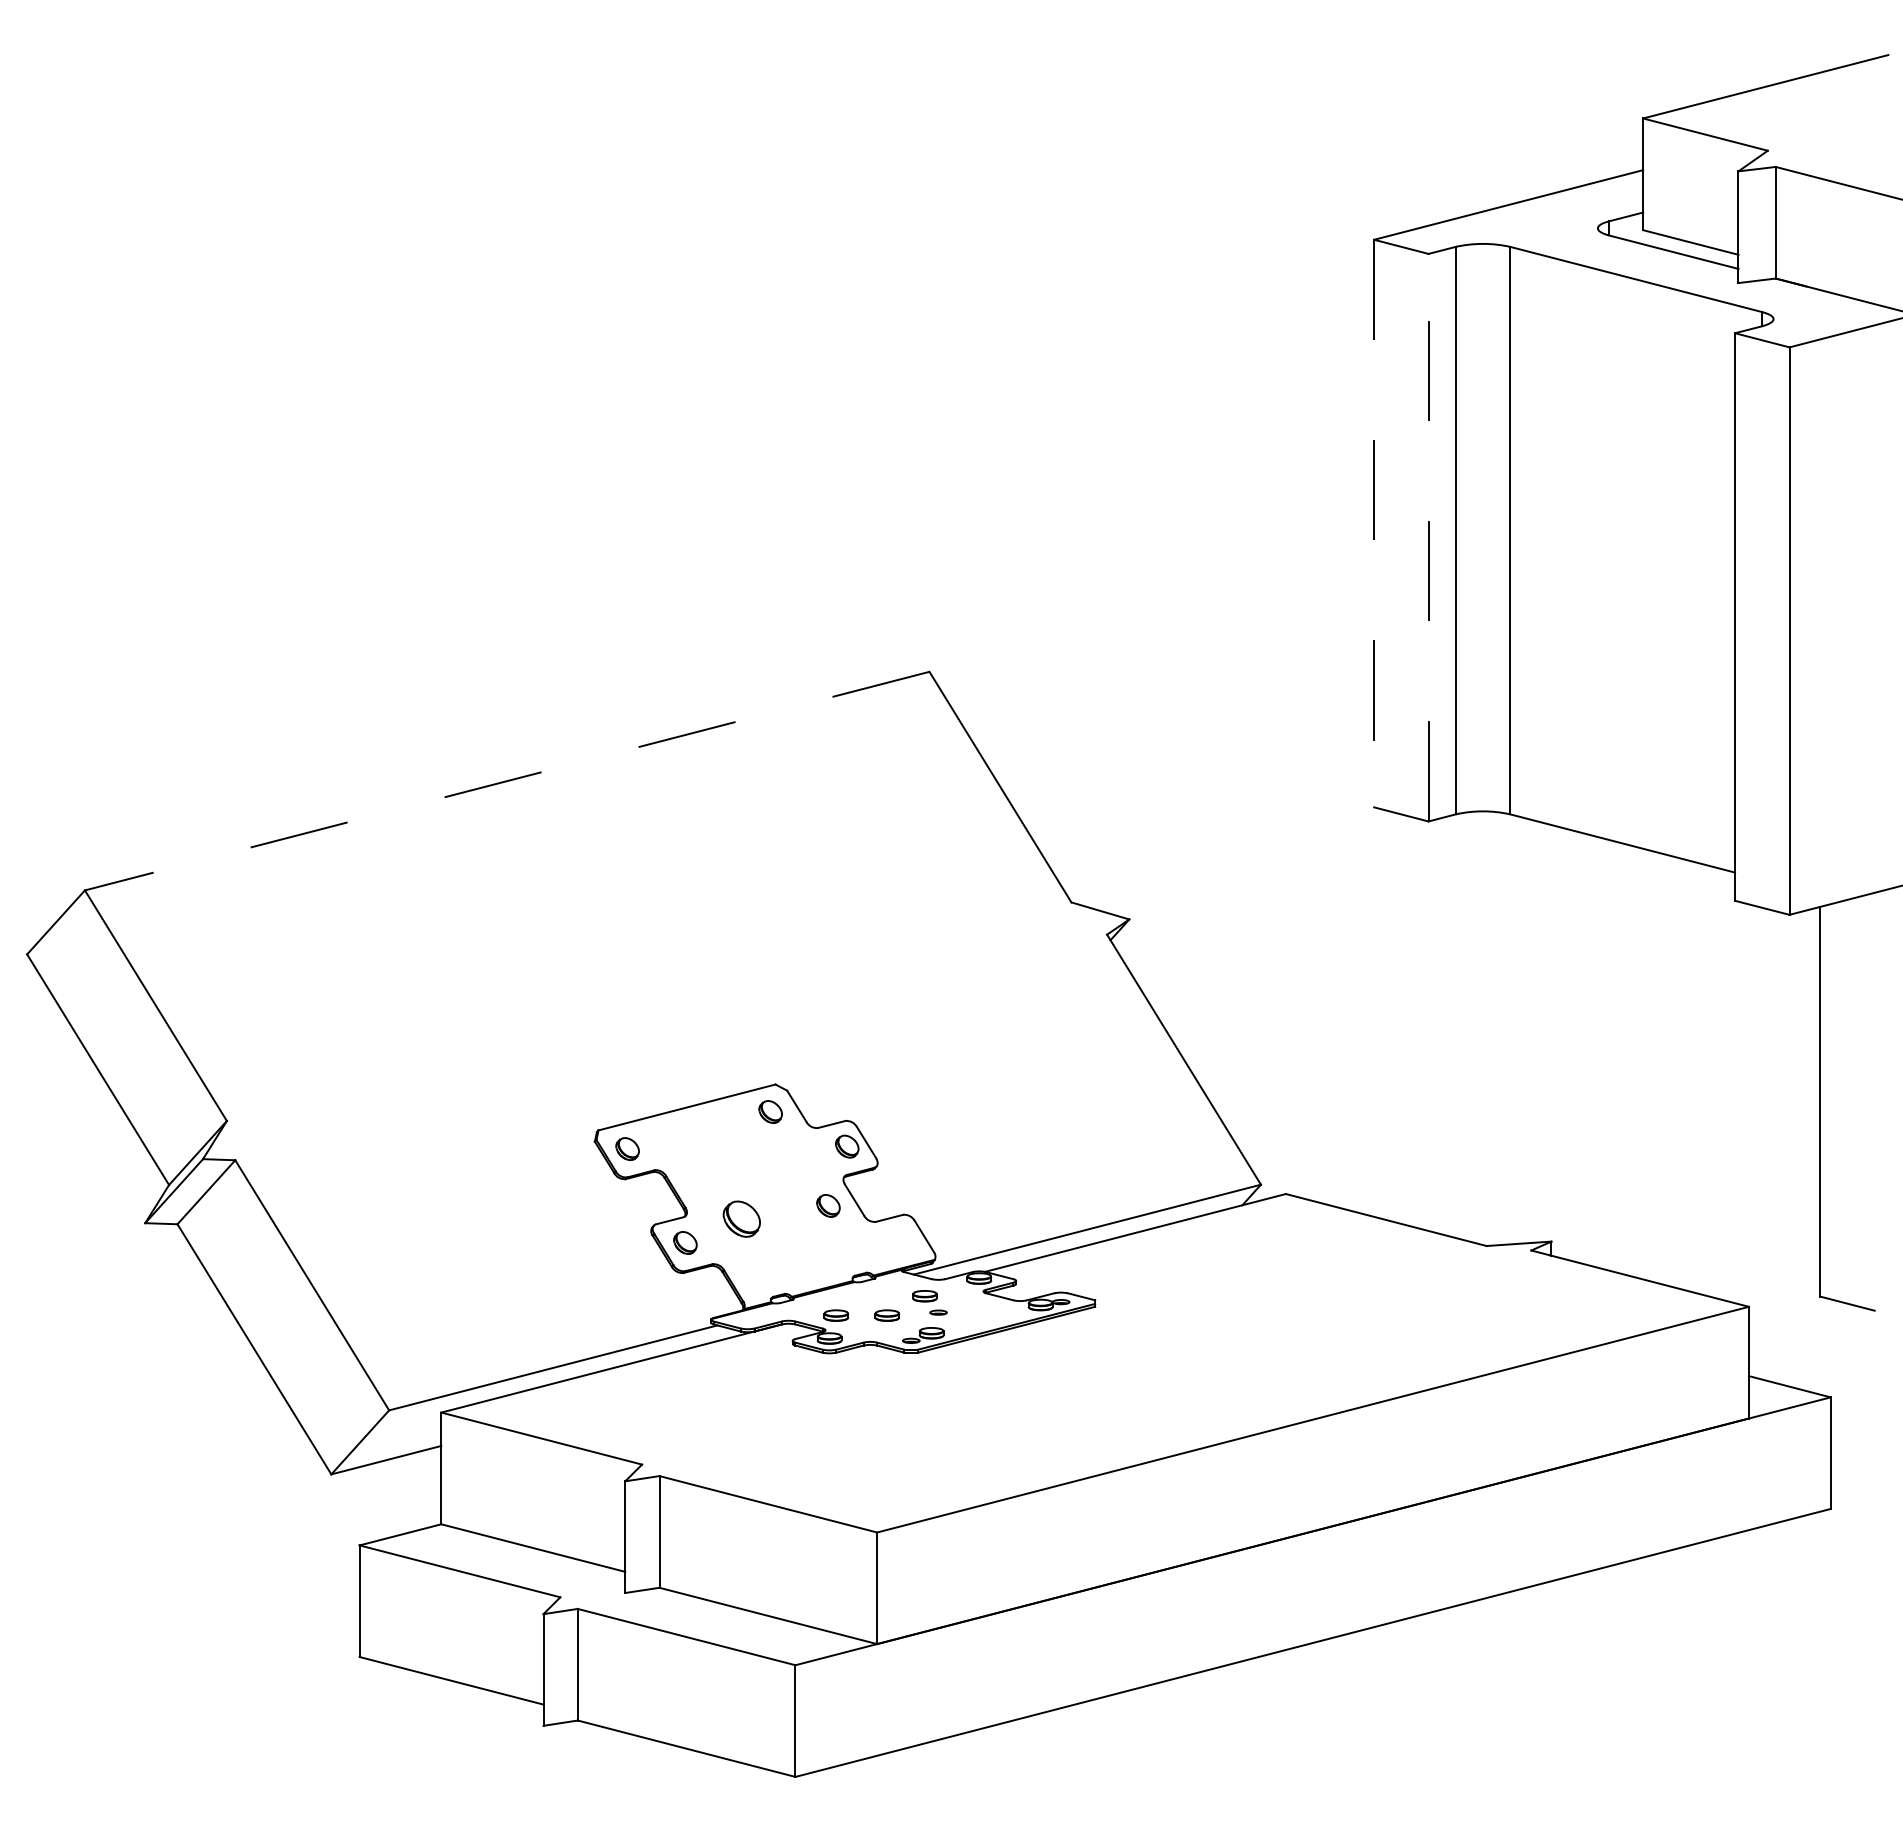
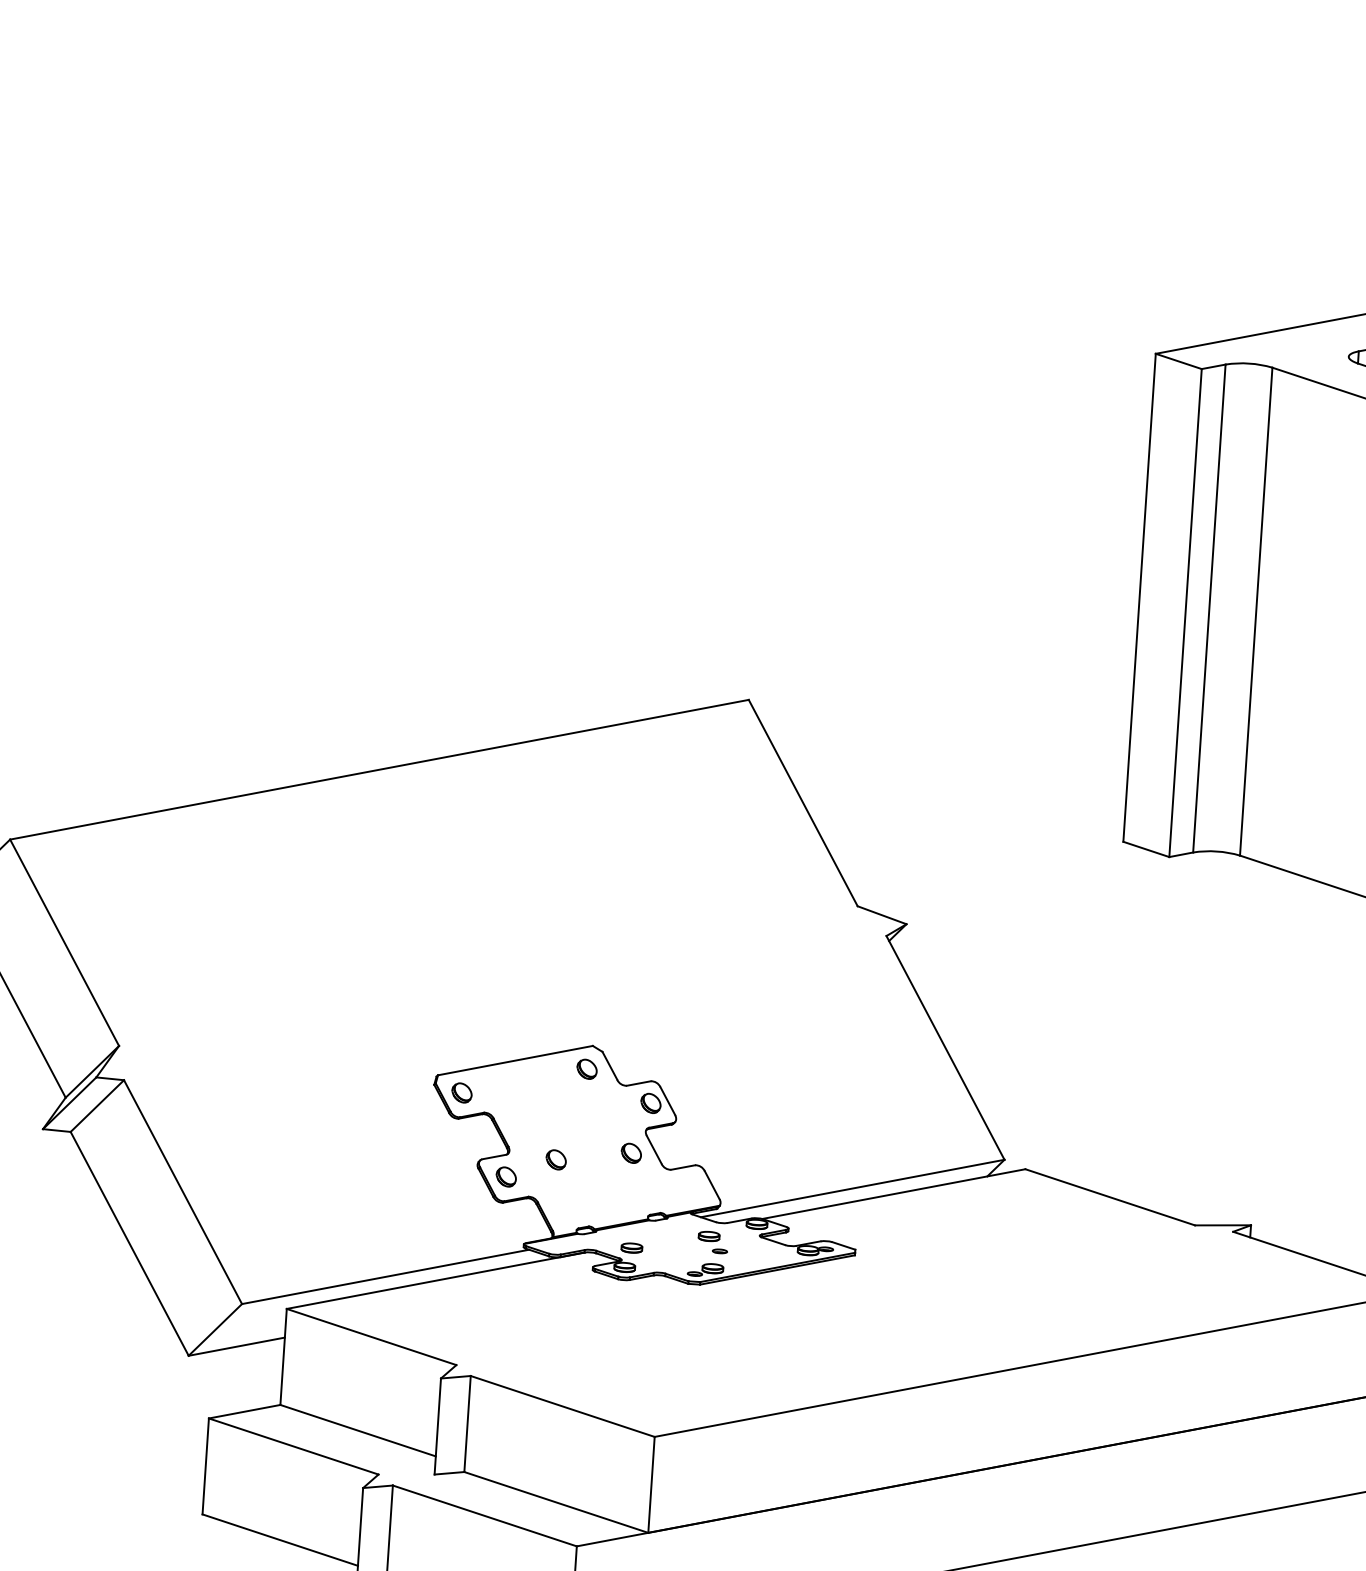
line: (1374, 523) -> (1139, 597), dashed -> solid
line: (1428, 537) -> (1185, 612), dashed -> solid
line: (506, 781) -> (378, 770), dashed -> solid
part: (741, 1219) -> (555, 1160), size x0.62
part: (887, 1315) -> (675, 1250), removed

